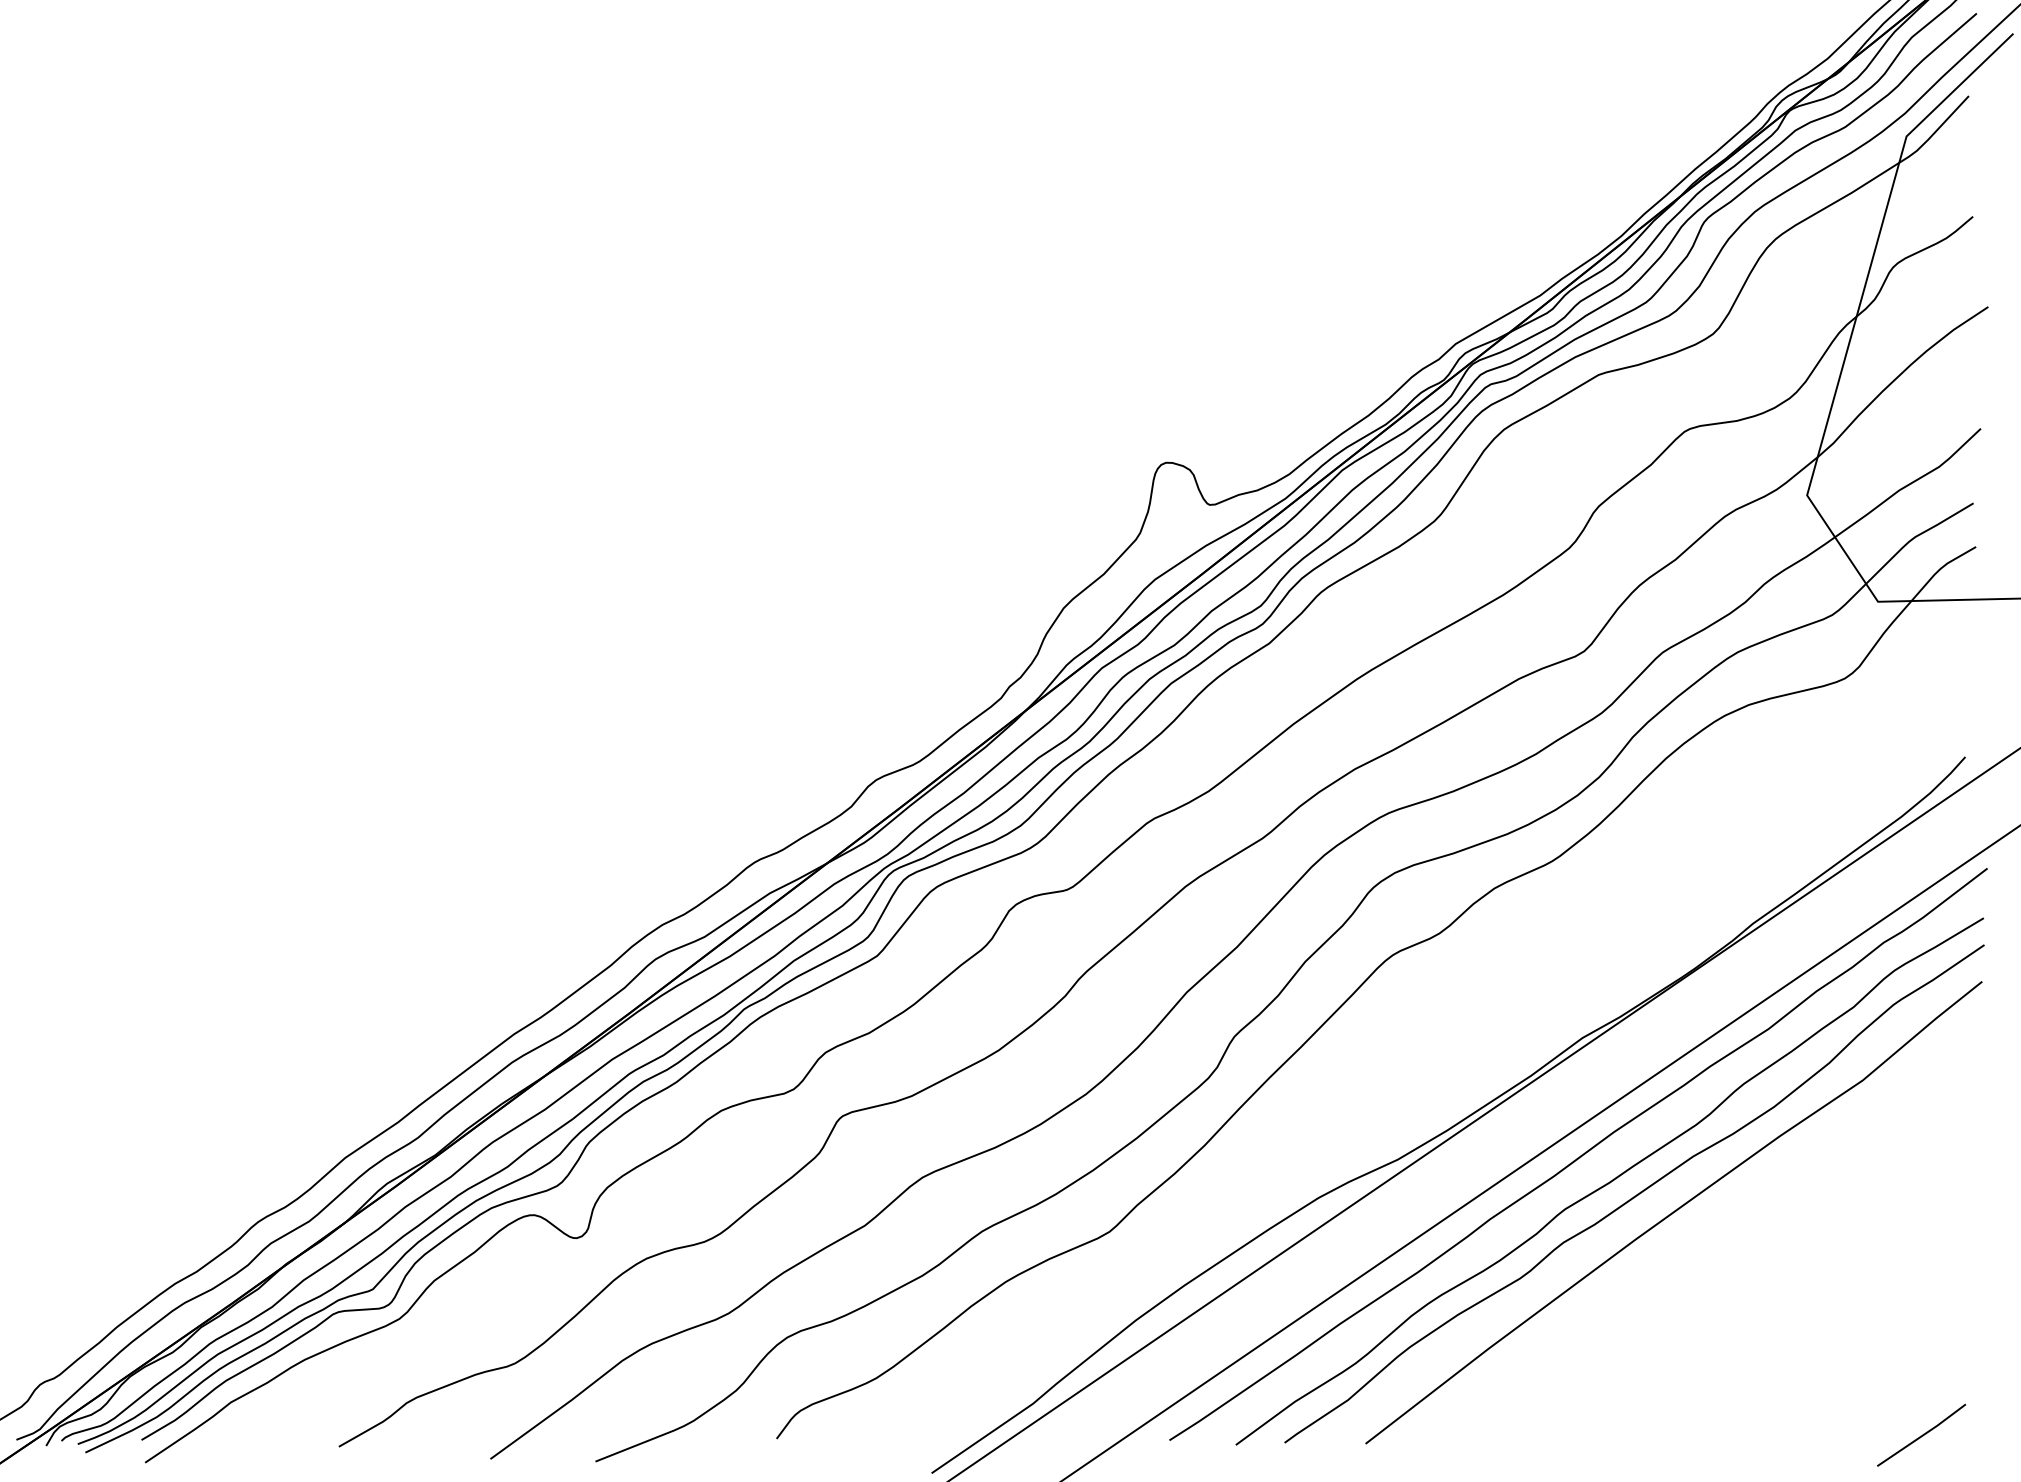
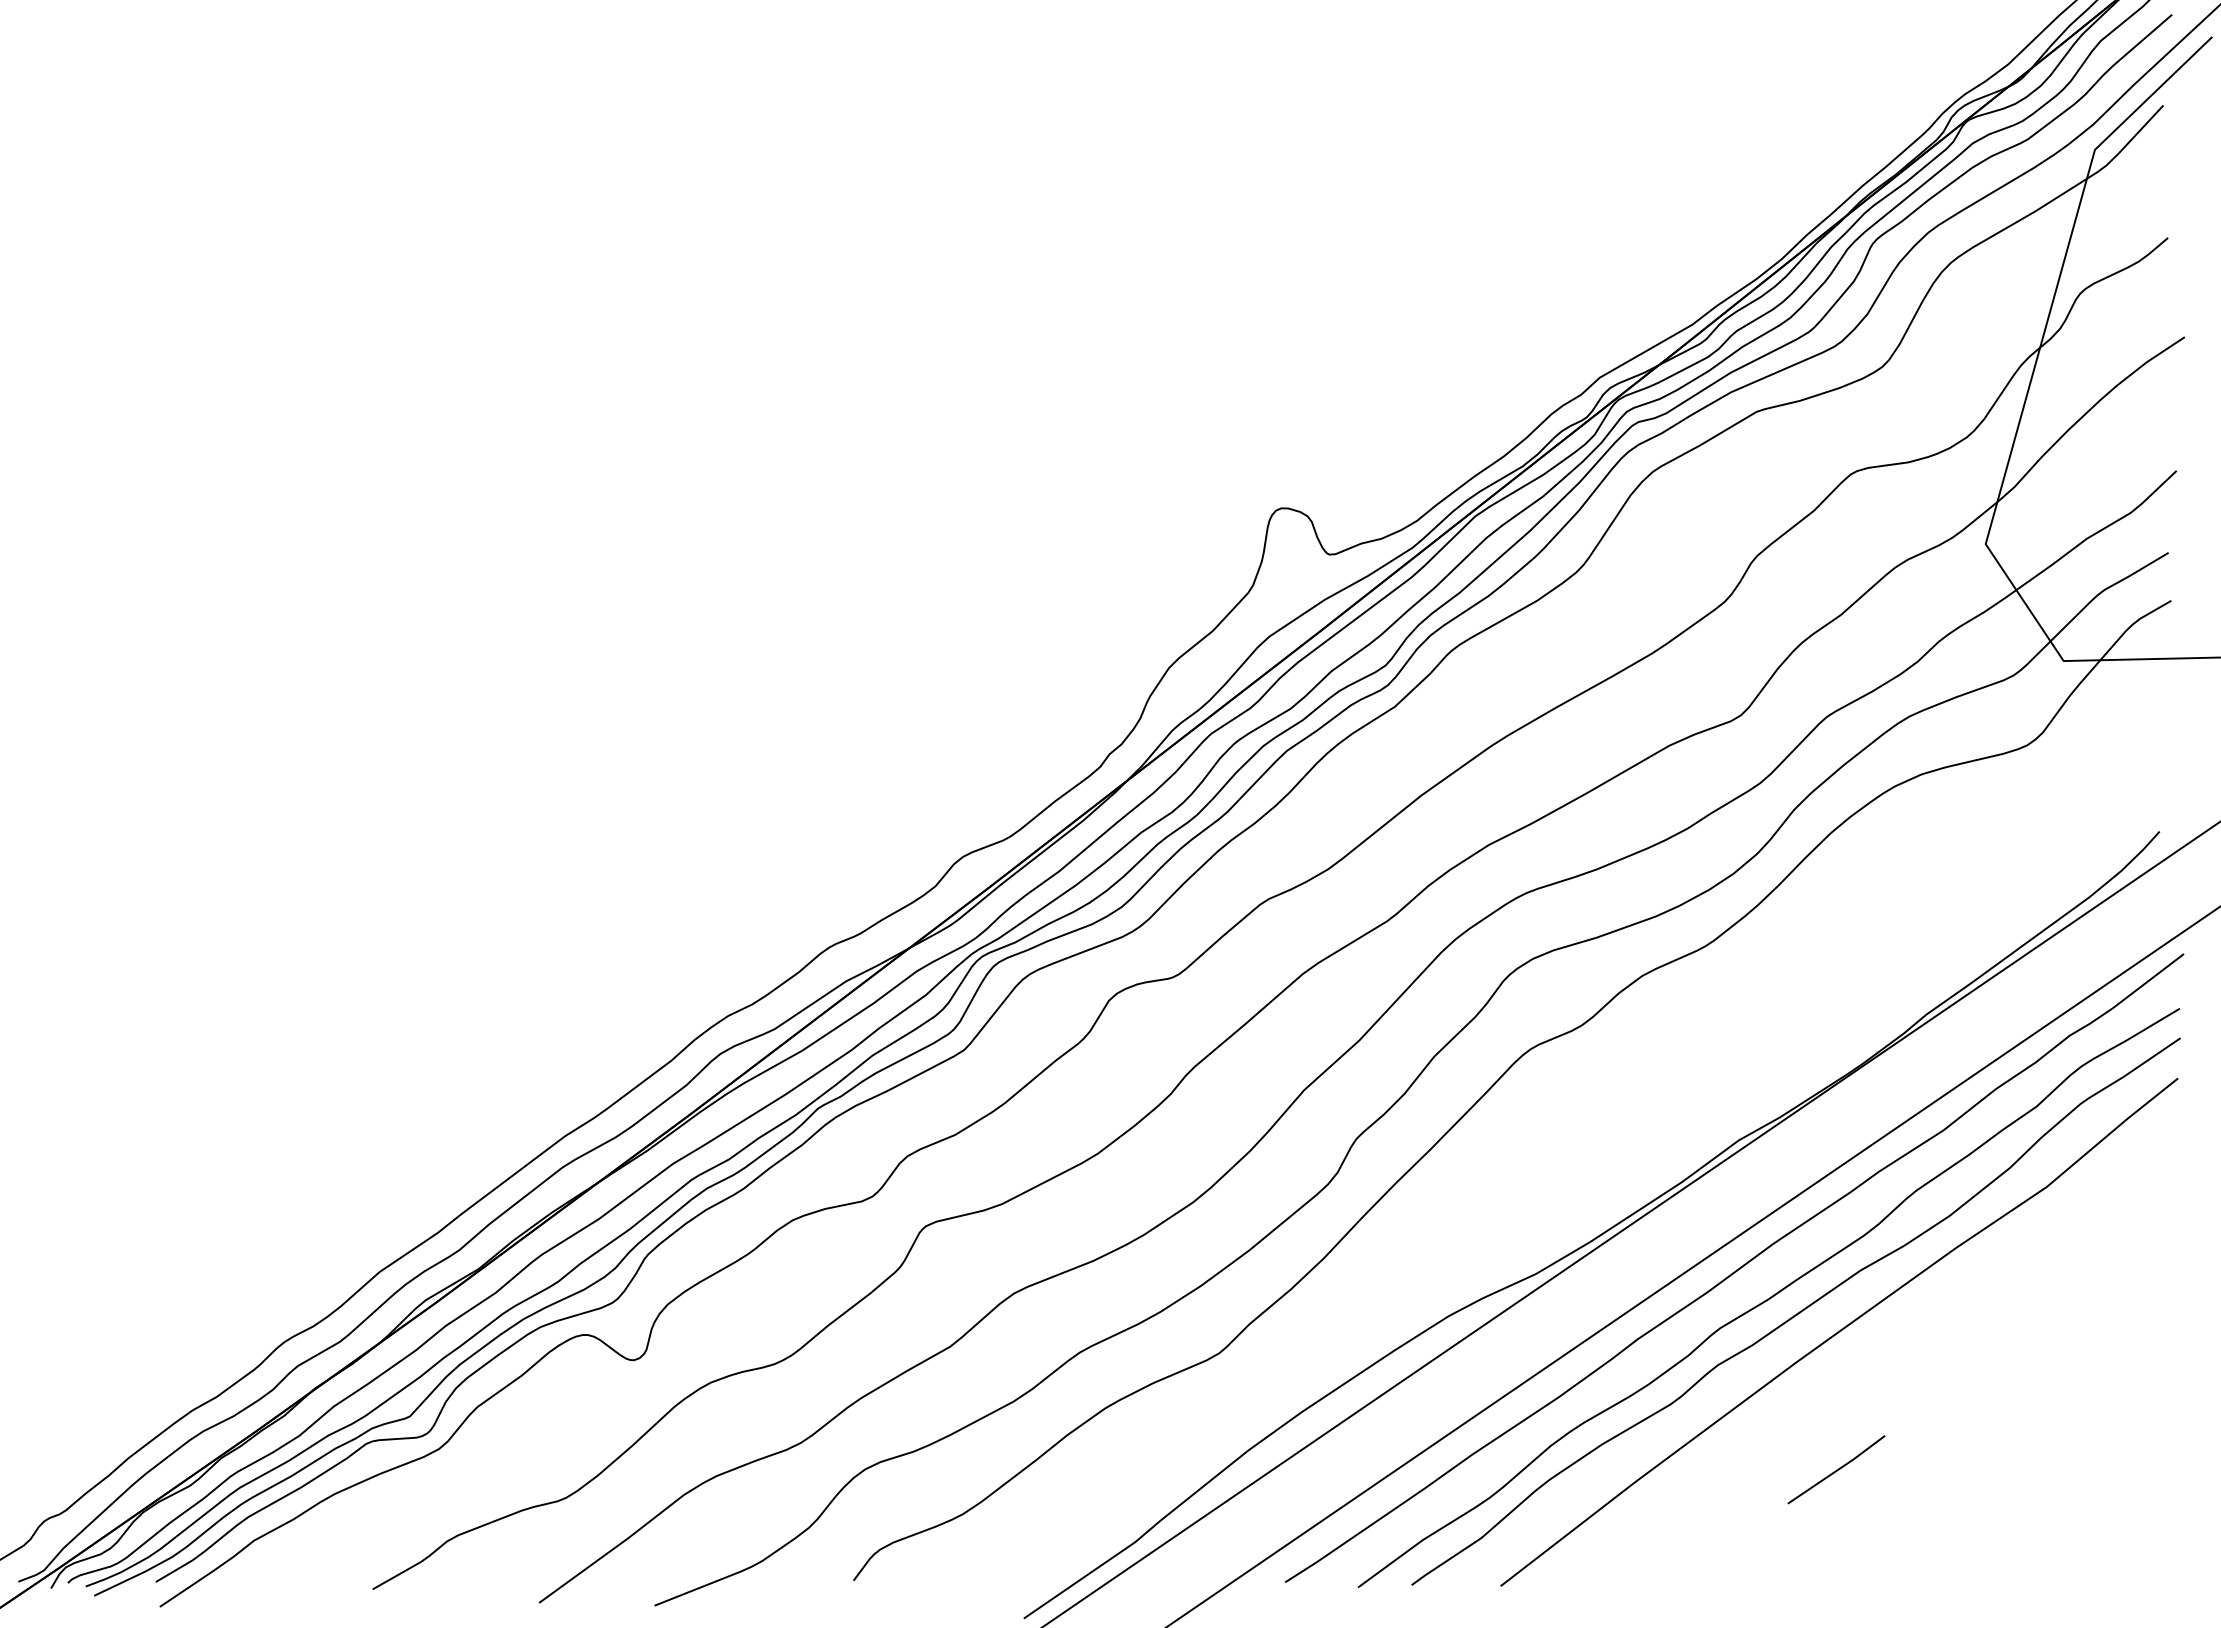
line: (1921, 1435) -> (1836, 1469), moved

